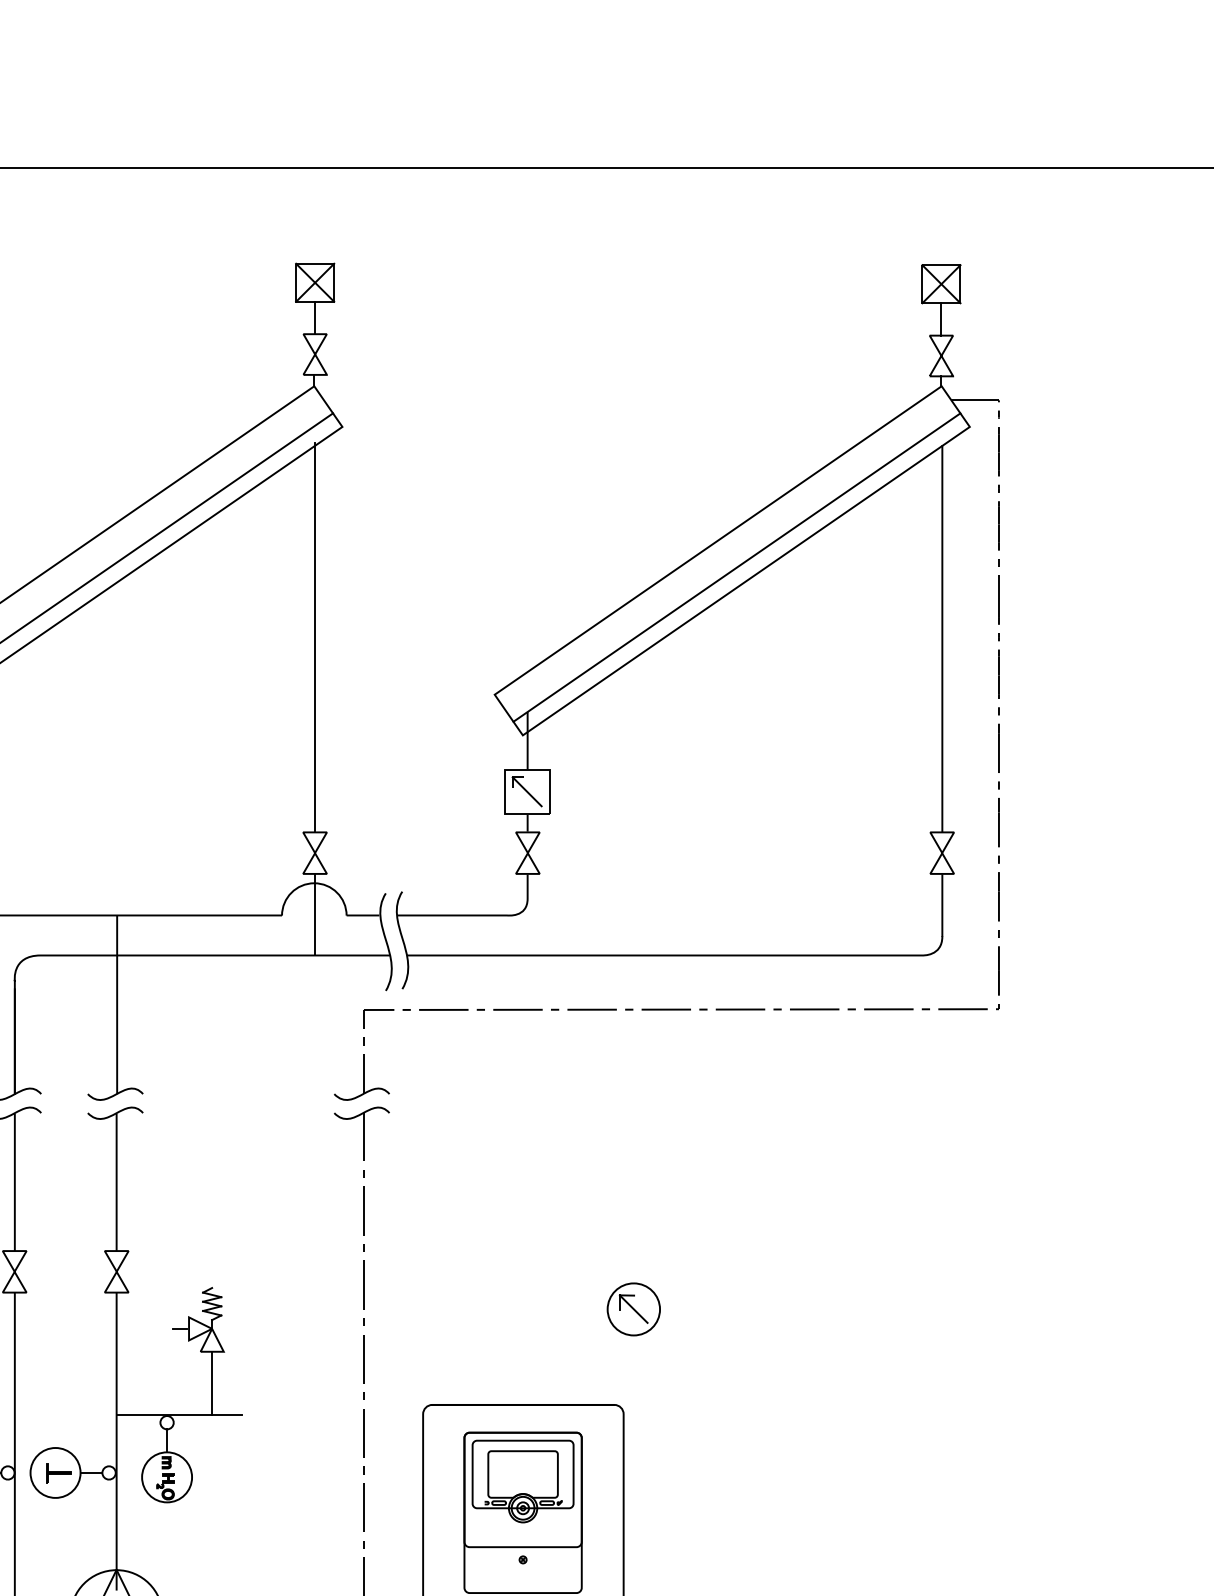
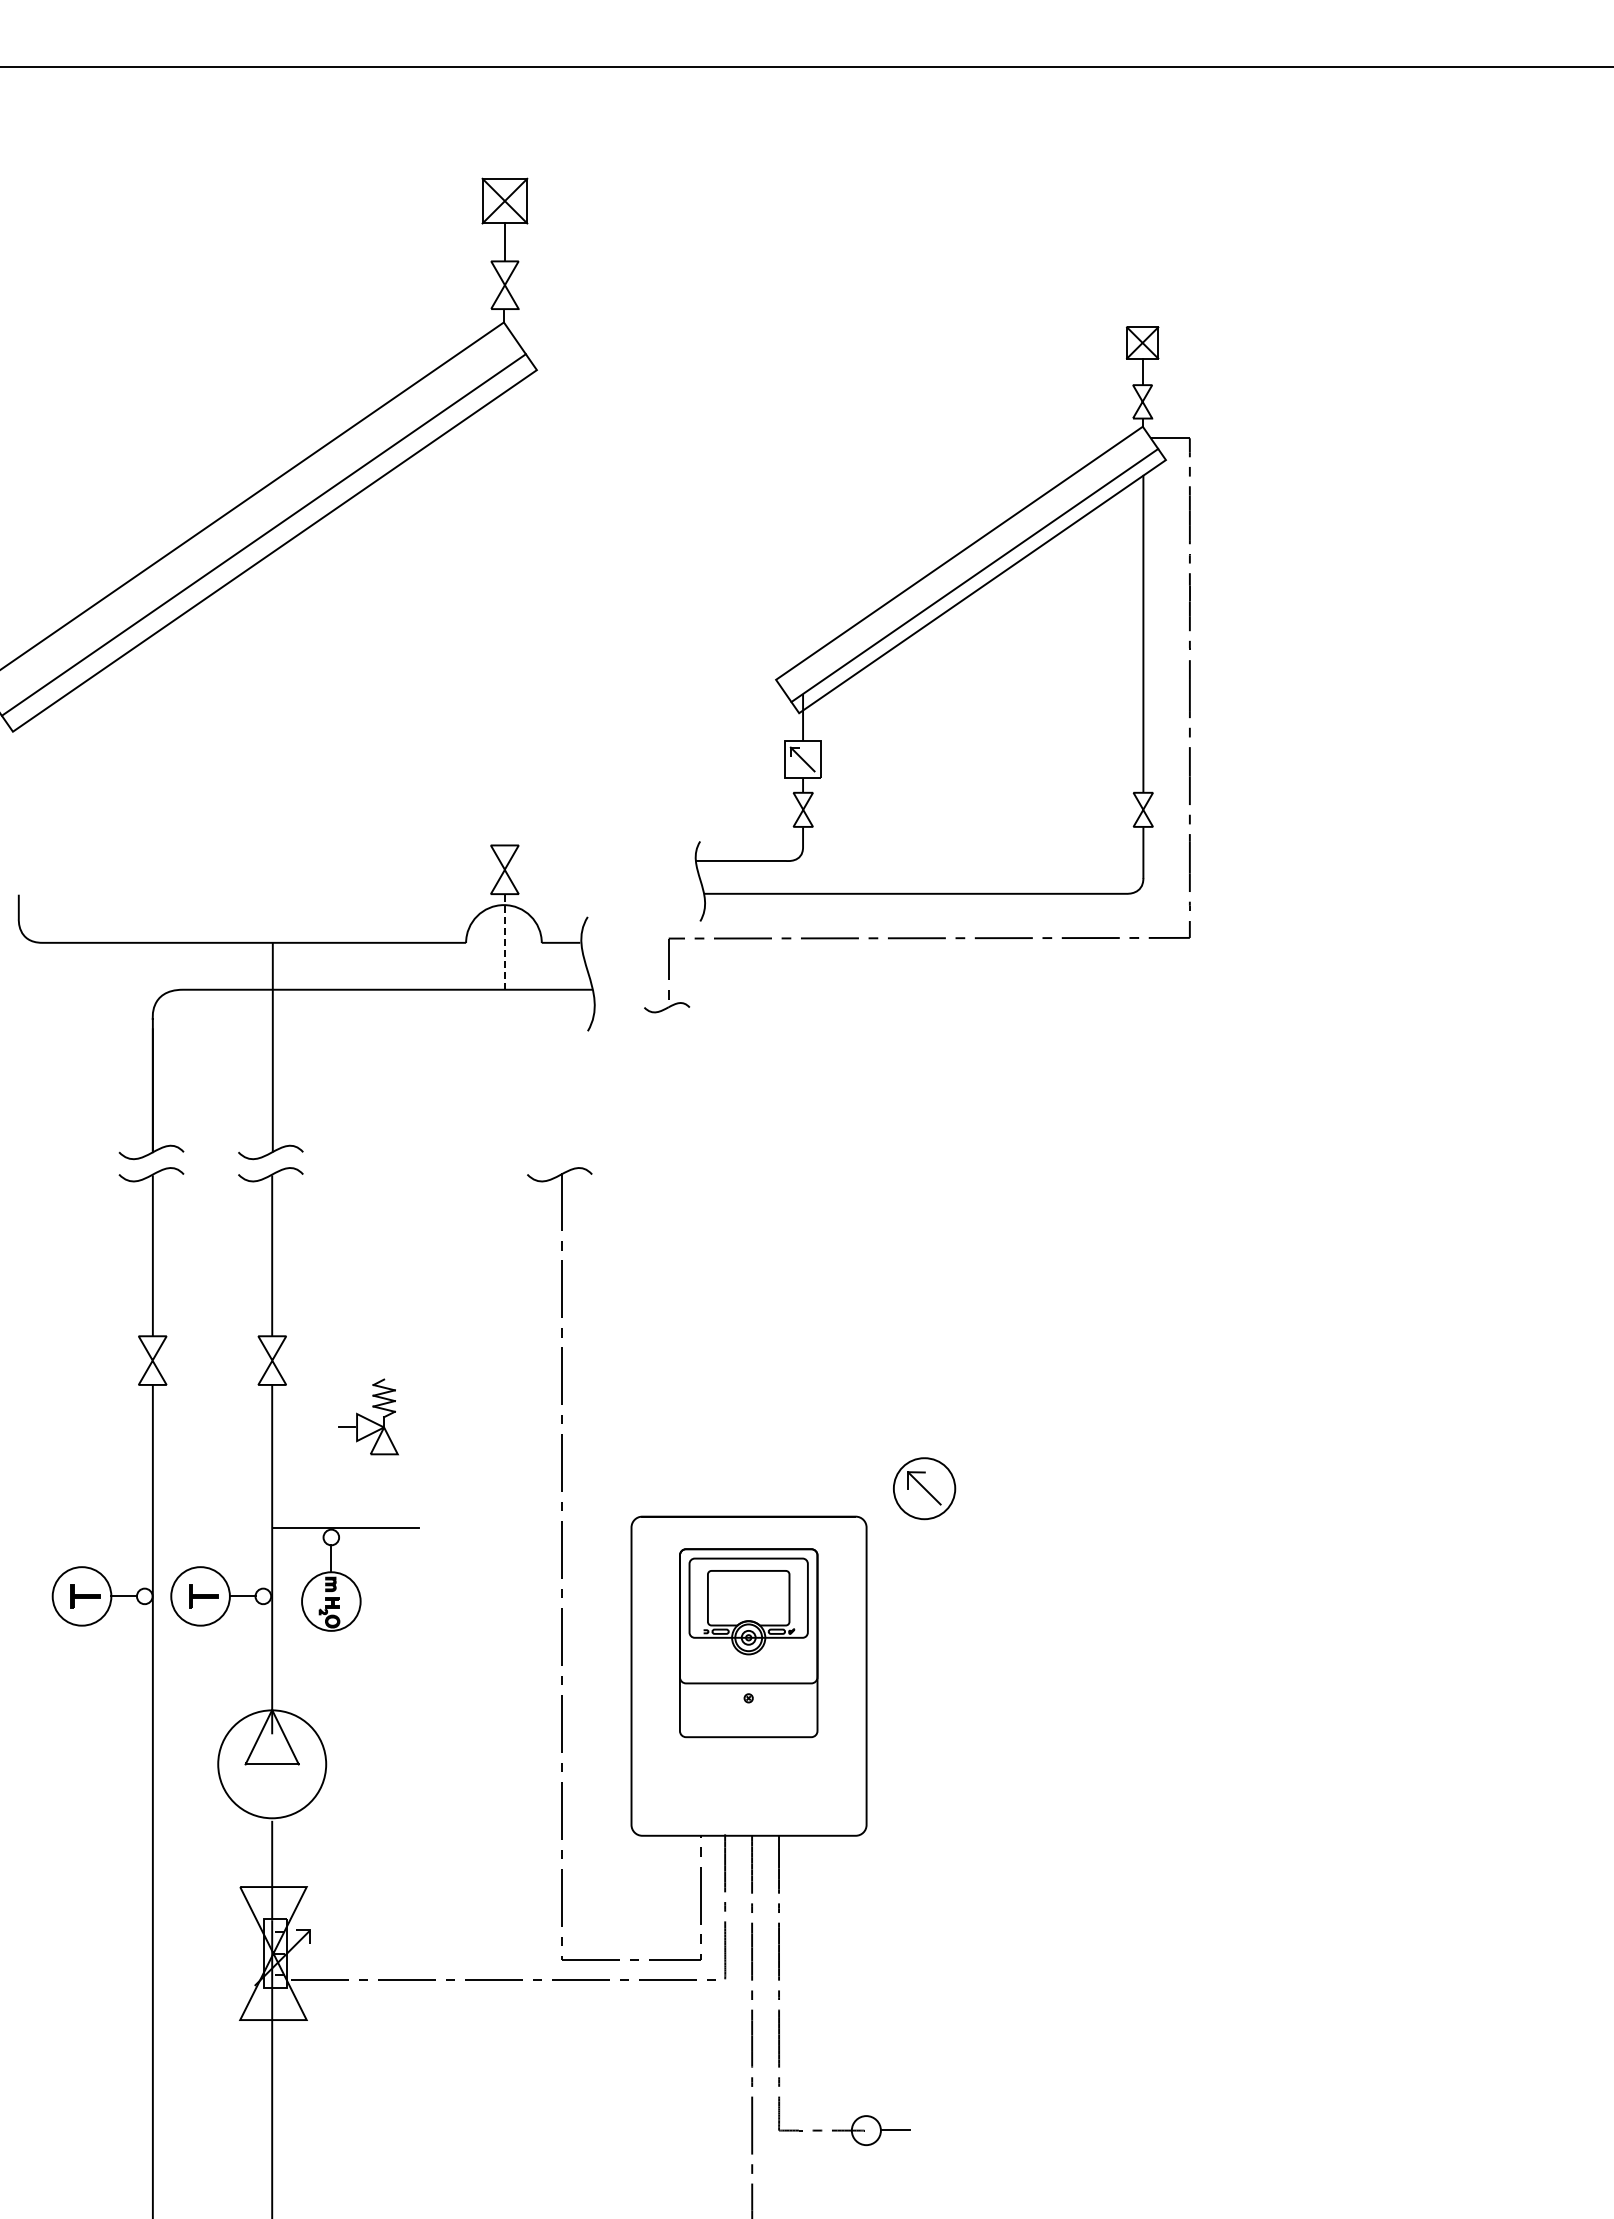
line: (314, 637) -> (504, 616), removed
part: (667, 682) -> (917, 669), size x0.7
line: (314, 915) -> (504, 942), solid -> dashed
part: (633, 1309) -> (924, 1488), moved
line: (212, 1383) -> (384, 1491), removed

